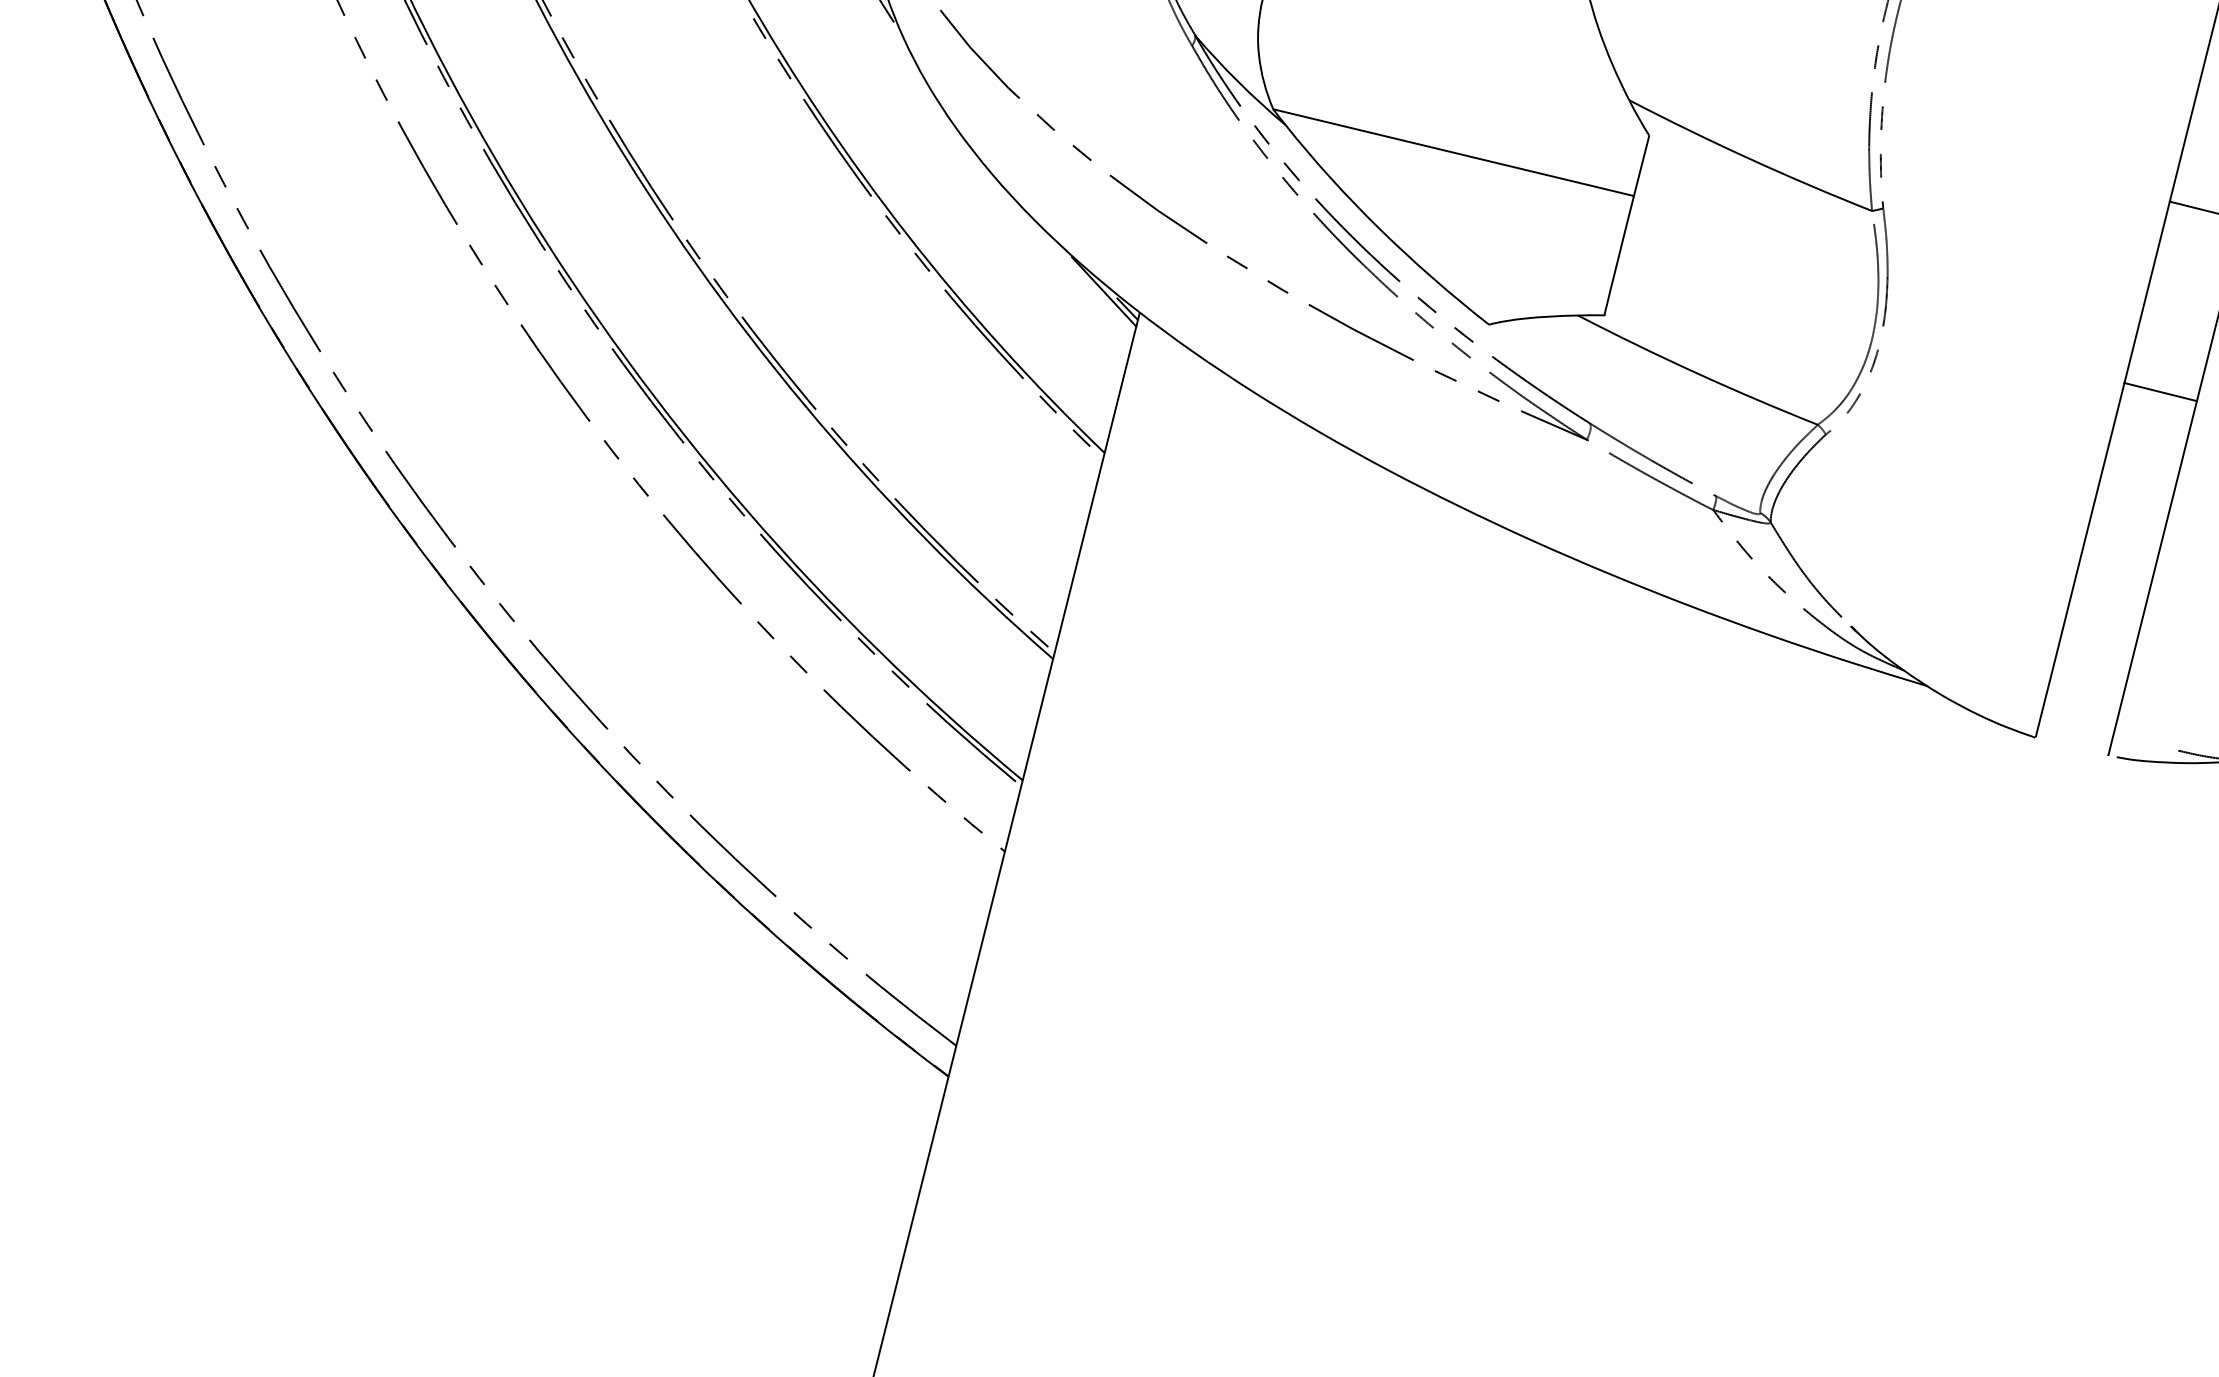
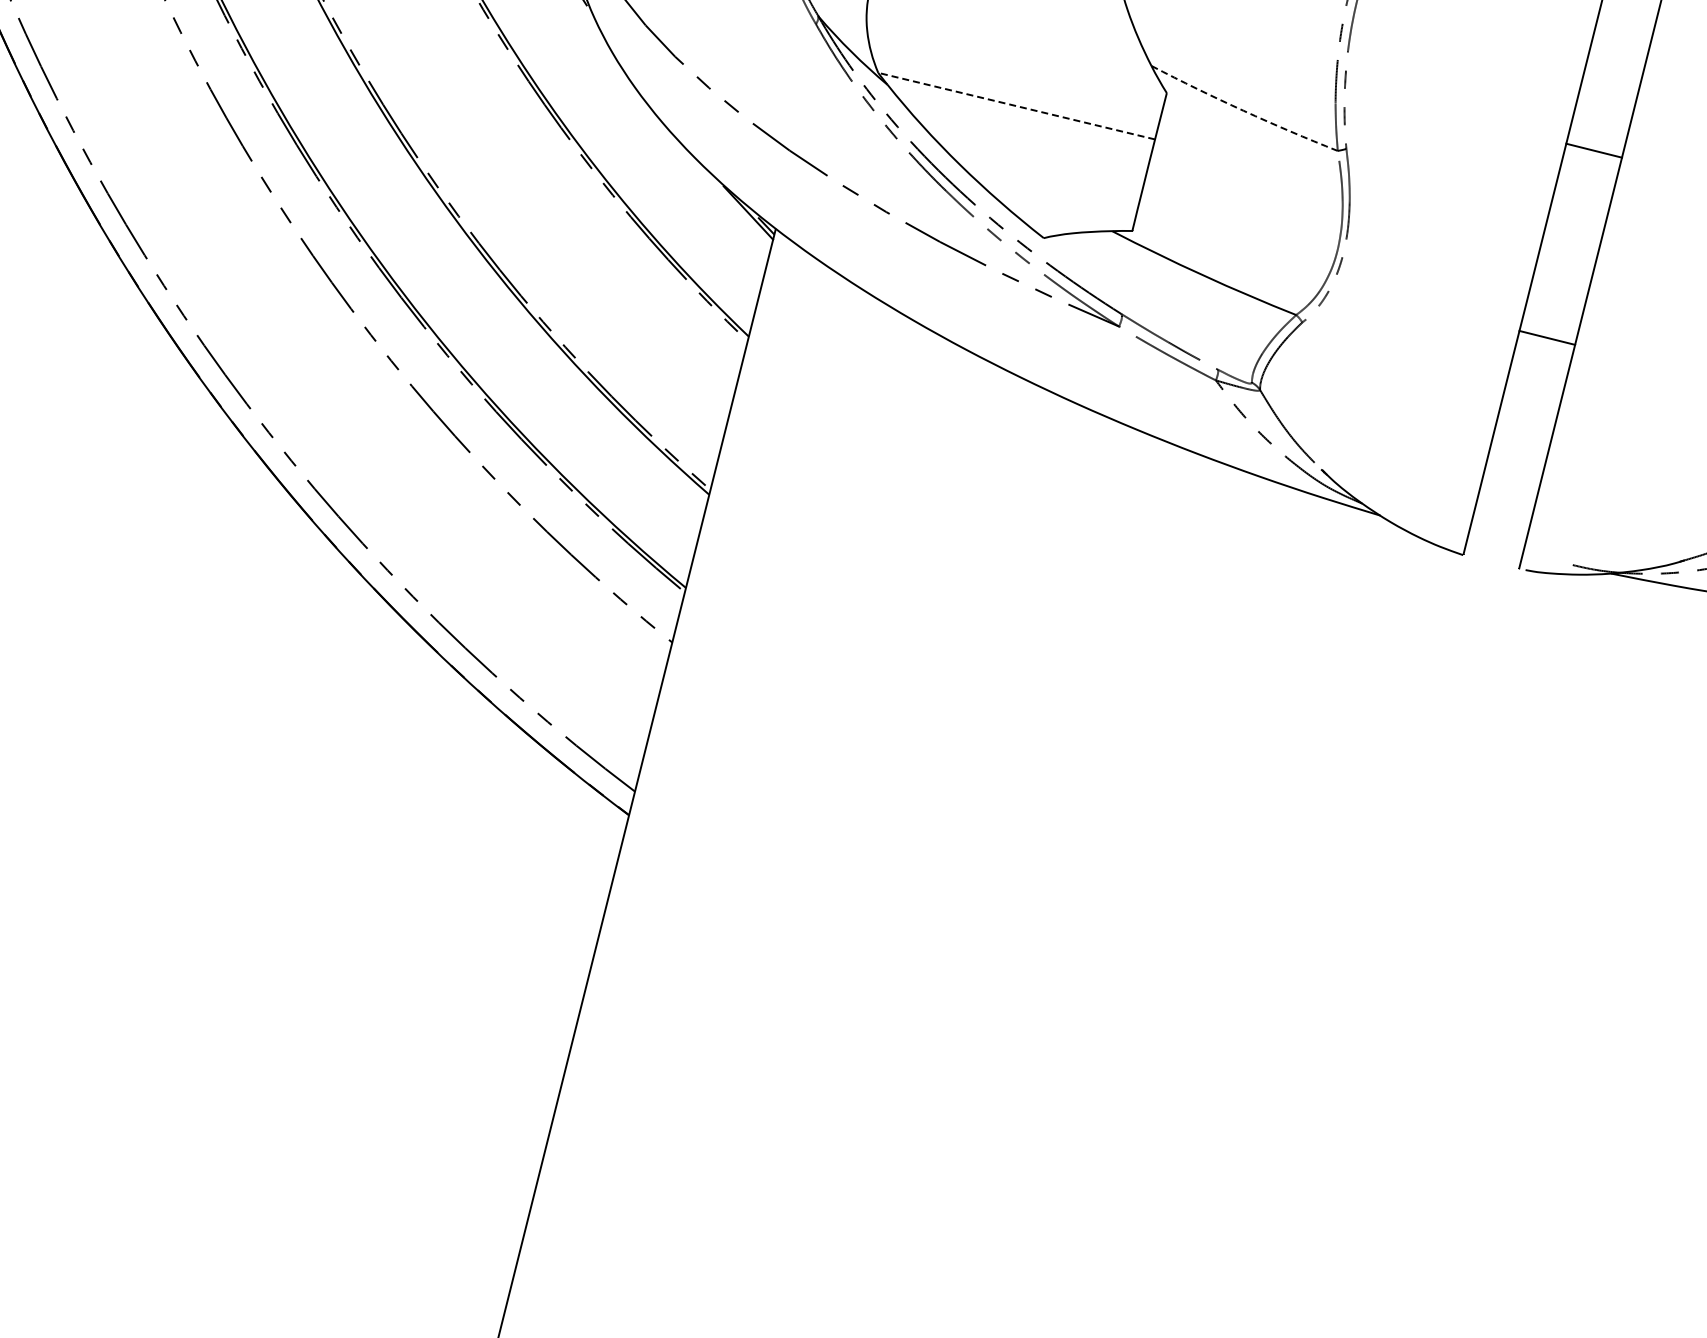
line: (1453, 153) -> (1016, 106), solid -> dashed
arc: (1749, 158) -> (1243, 110), solid -> dashed
line: (2160, 391) -> (1547, 337), moved

